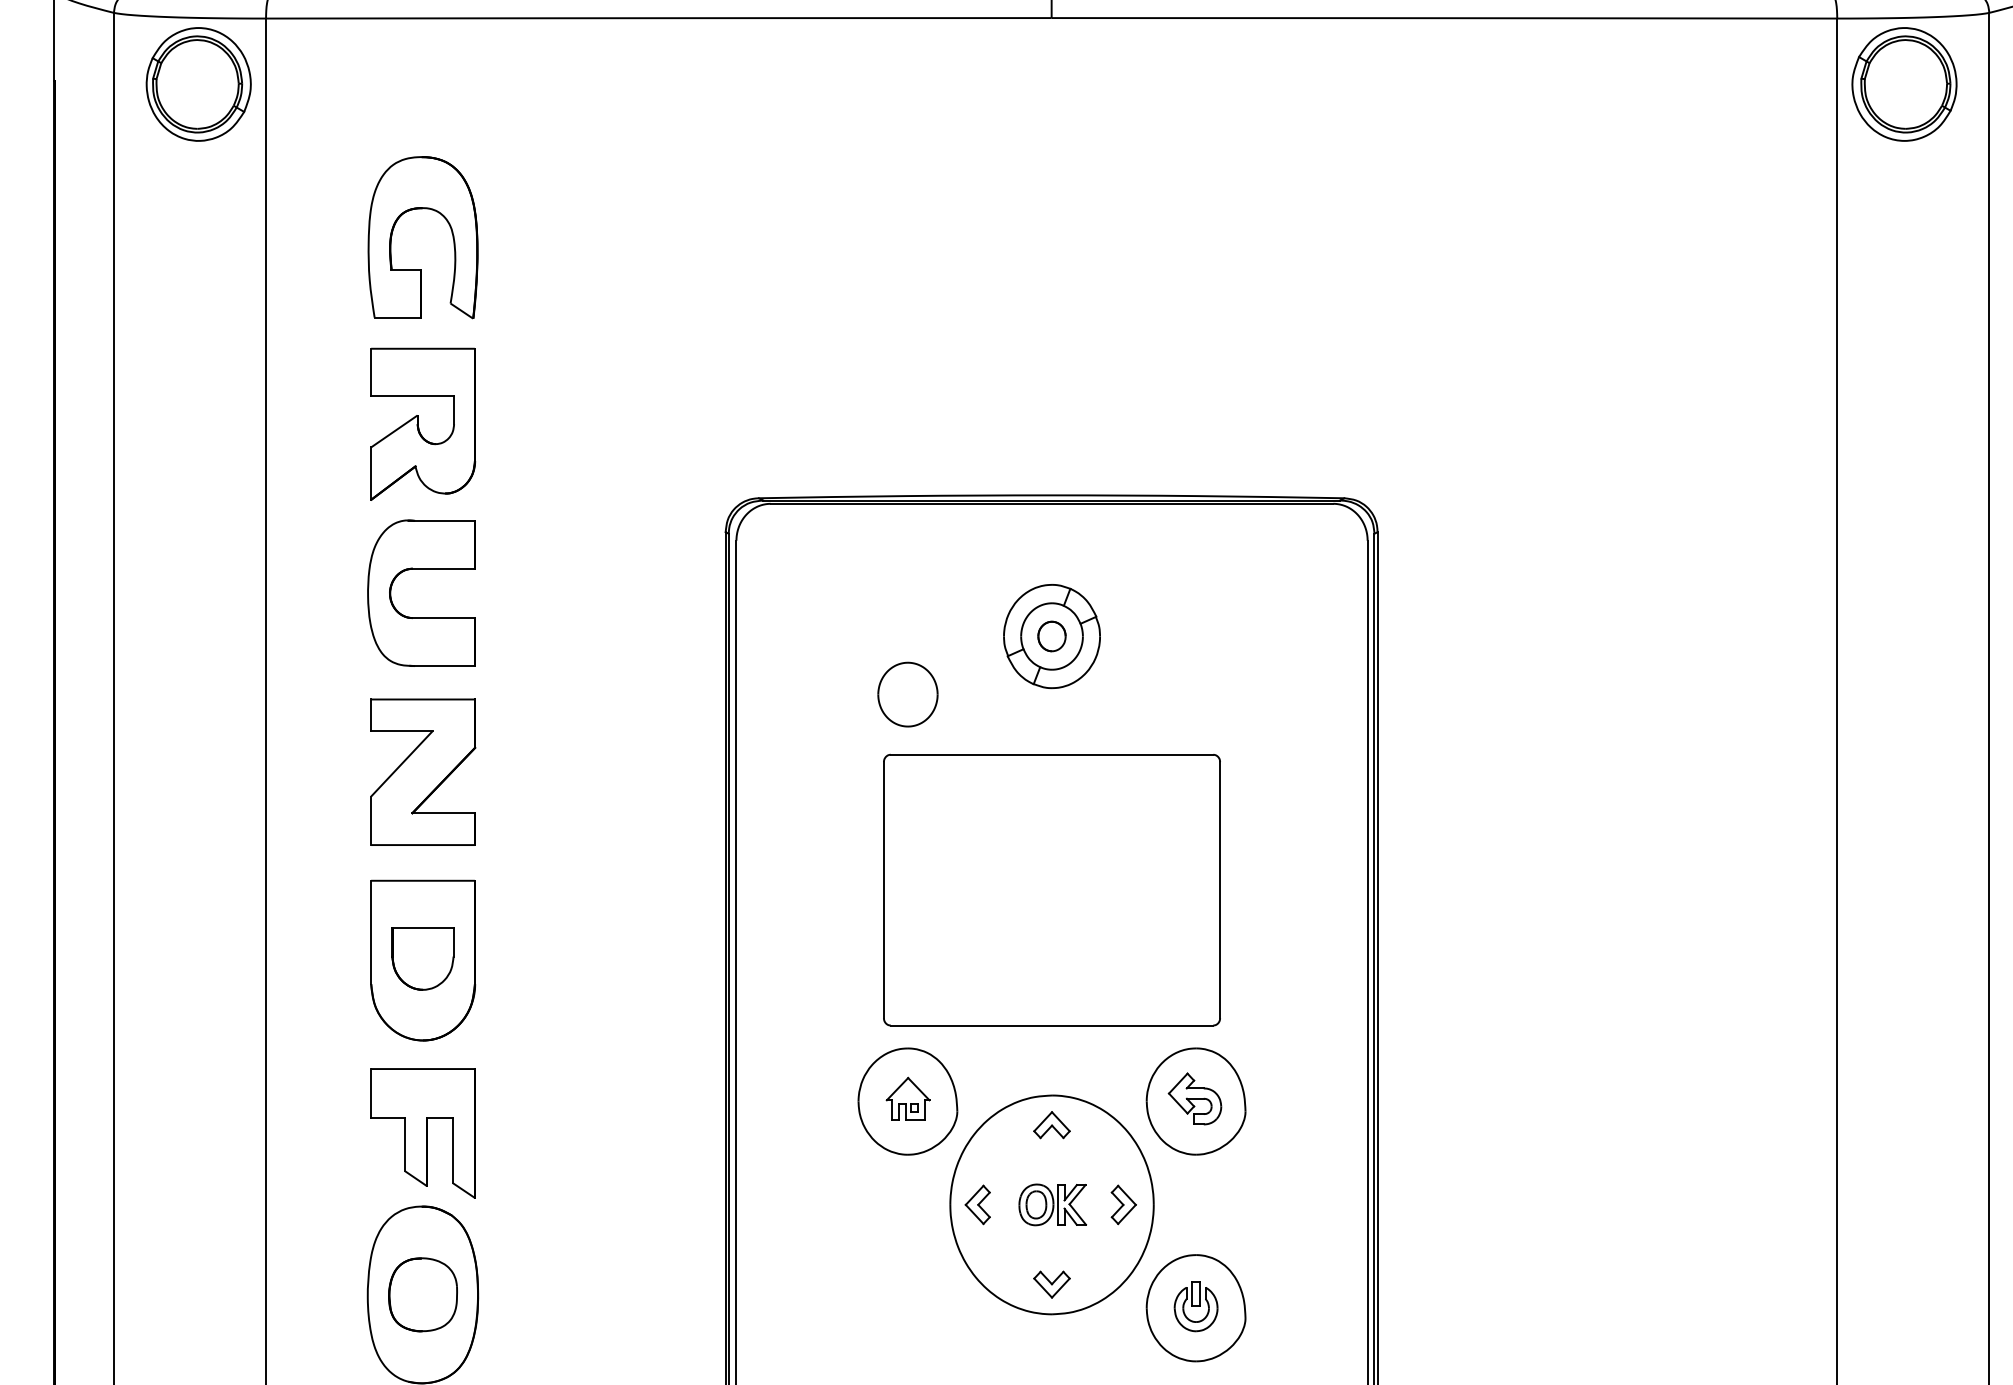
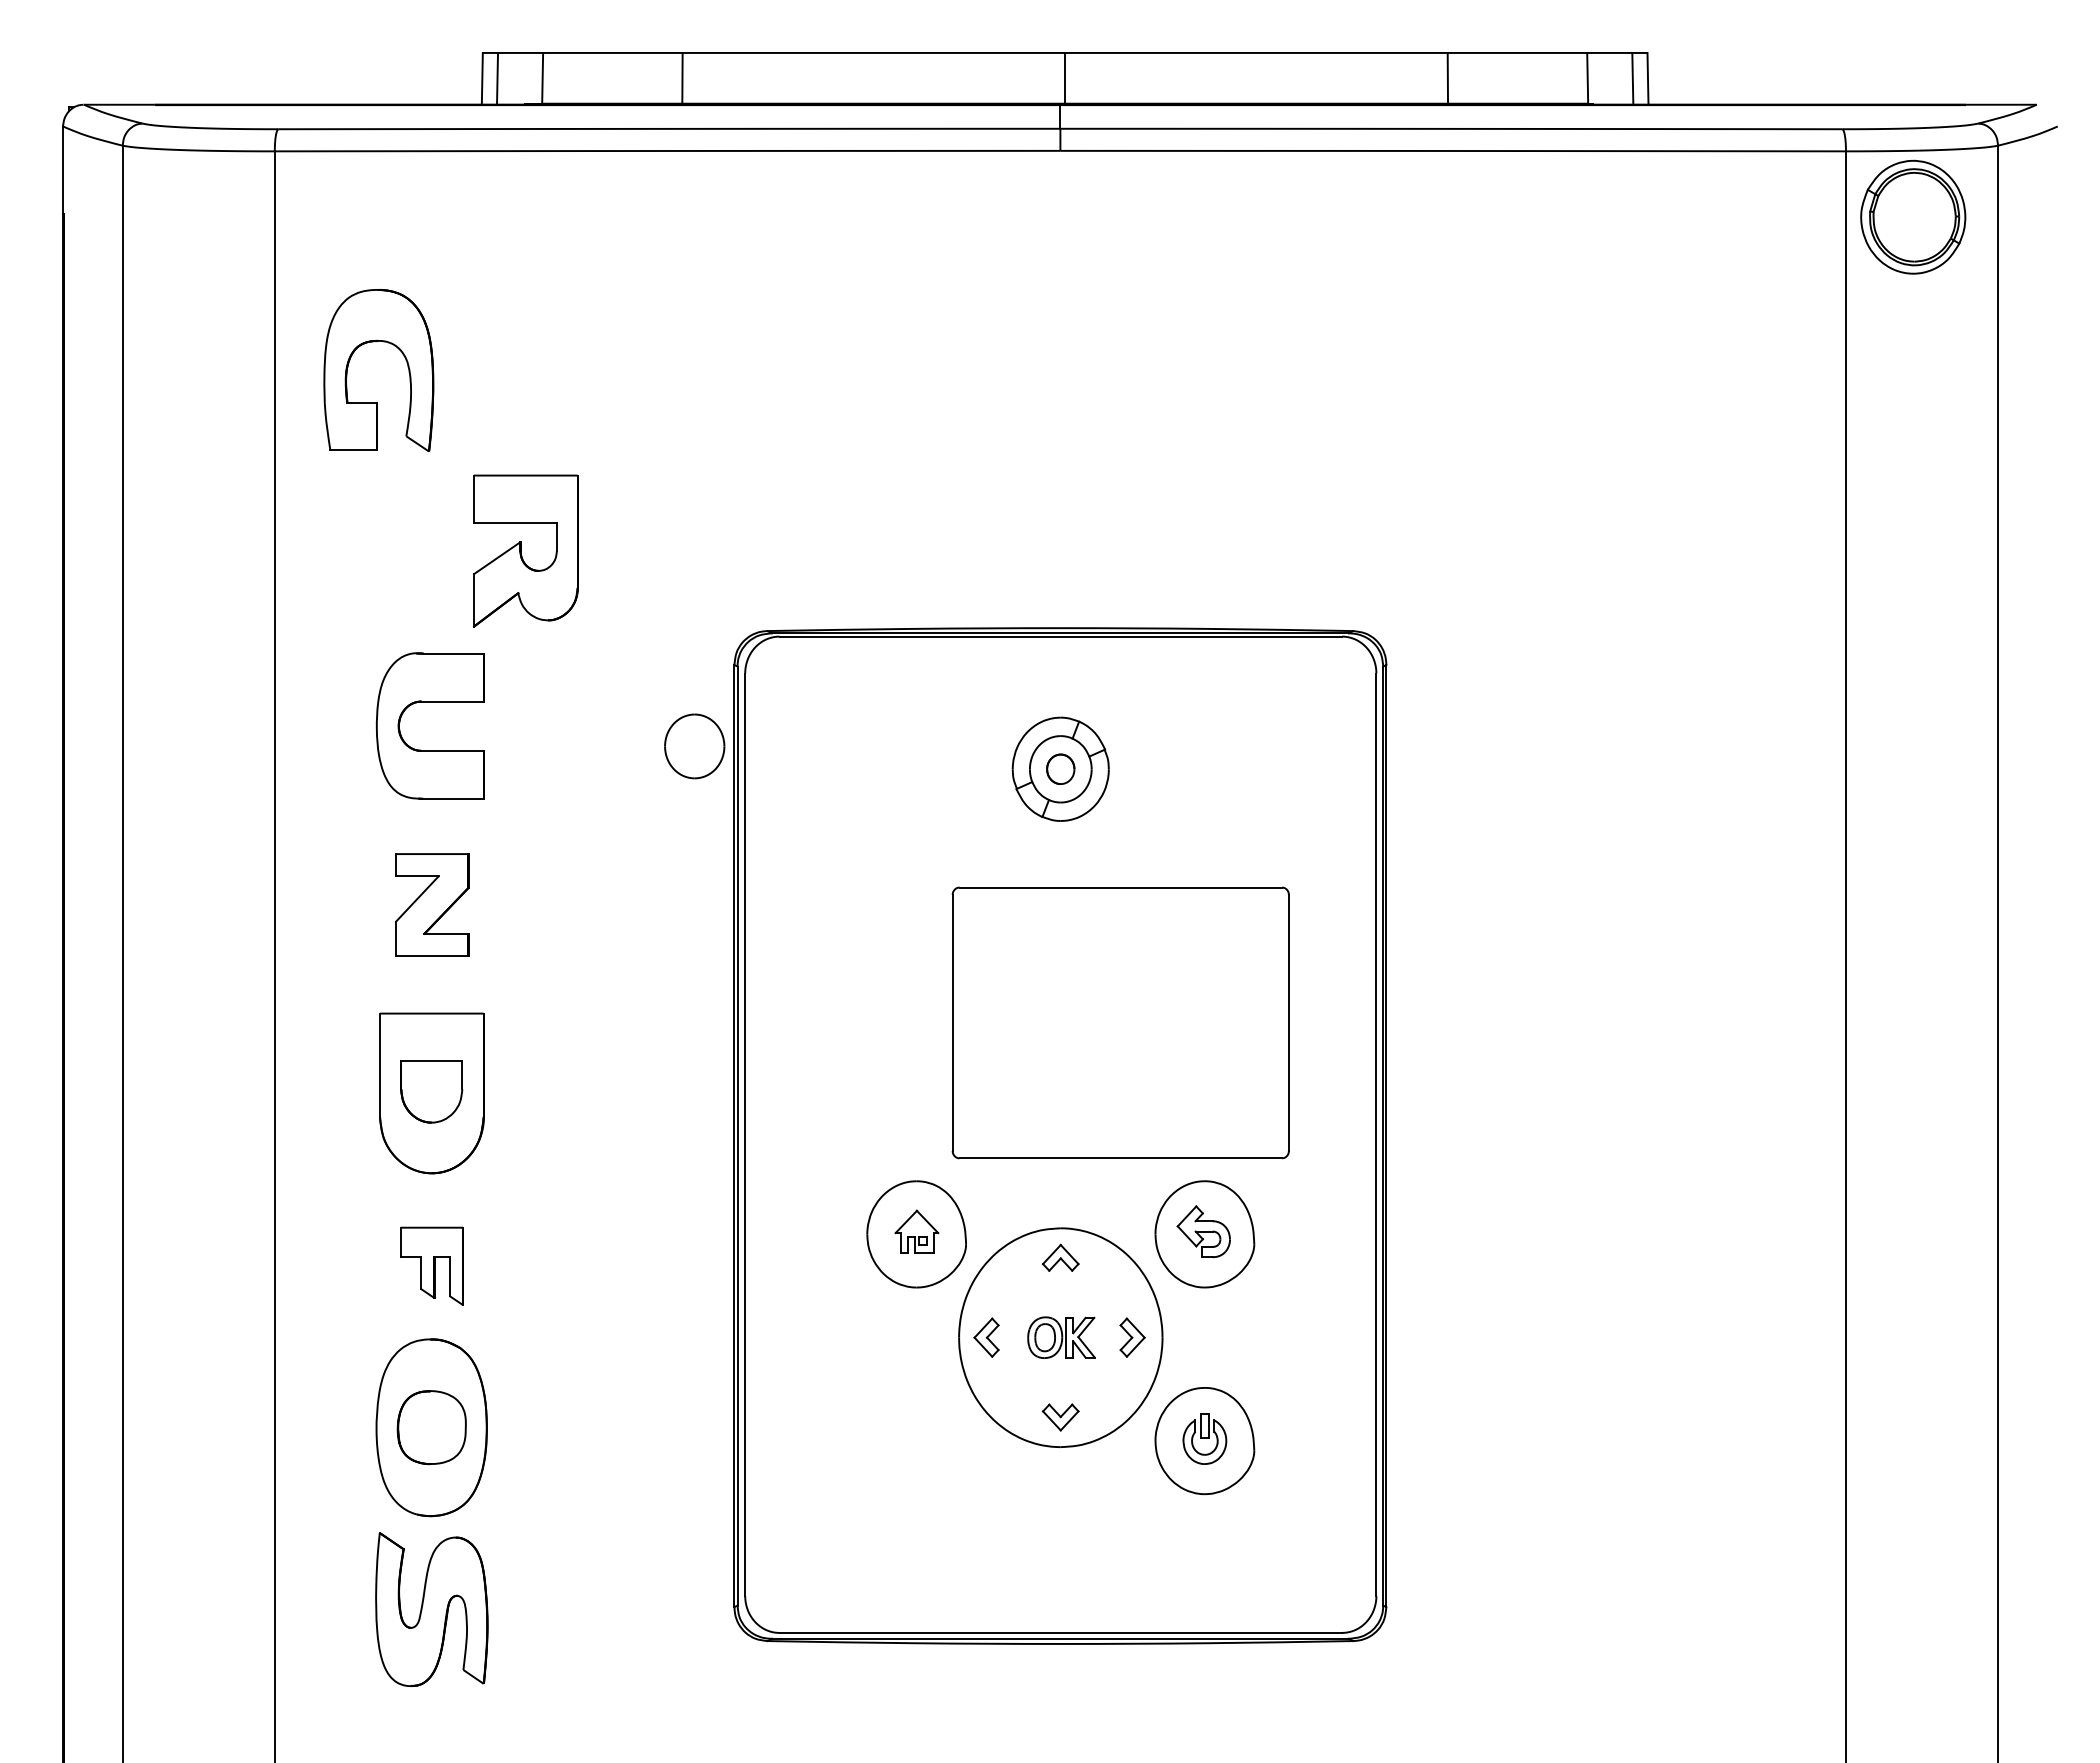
part: (198, 83) -> (207, 216), removed
part: (421, 209) -> (377, 342), moved
part: (422, 423) -> (525, 550), moved
part: (907, 694) -> (694, 746), moved
part: (423, 771) -> (432, 904), size x0.7
part: (1051, 889) -> (1120, 1022), moved
part: (422, 1133) -> (431, 1266), size x0.6

